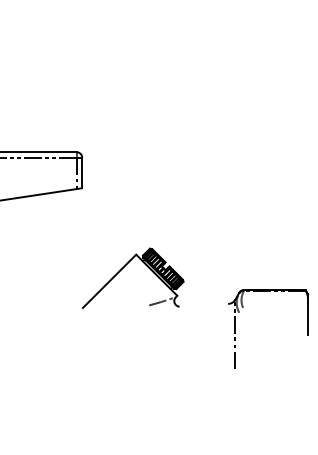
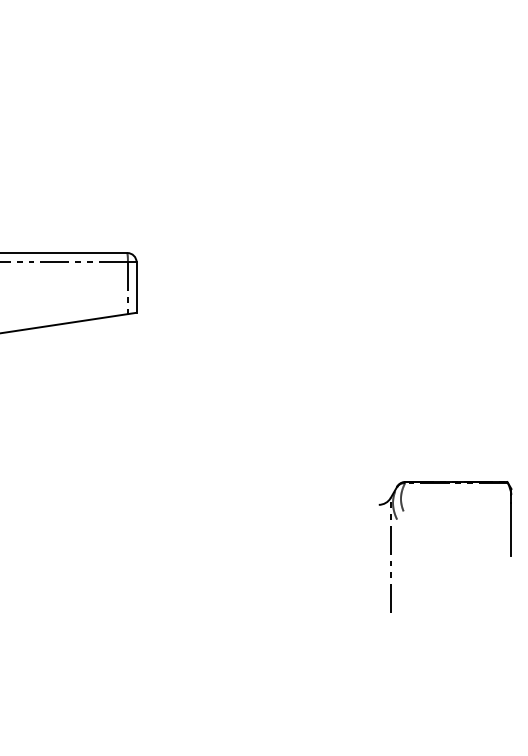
part: (124, 267) -> (206, 444), removed

